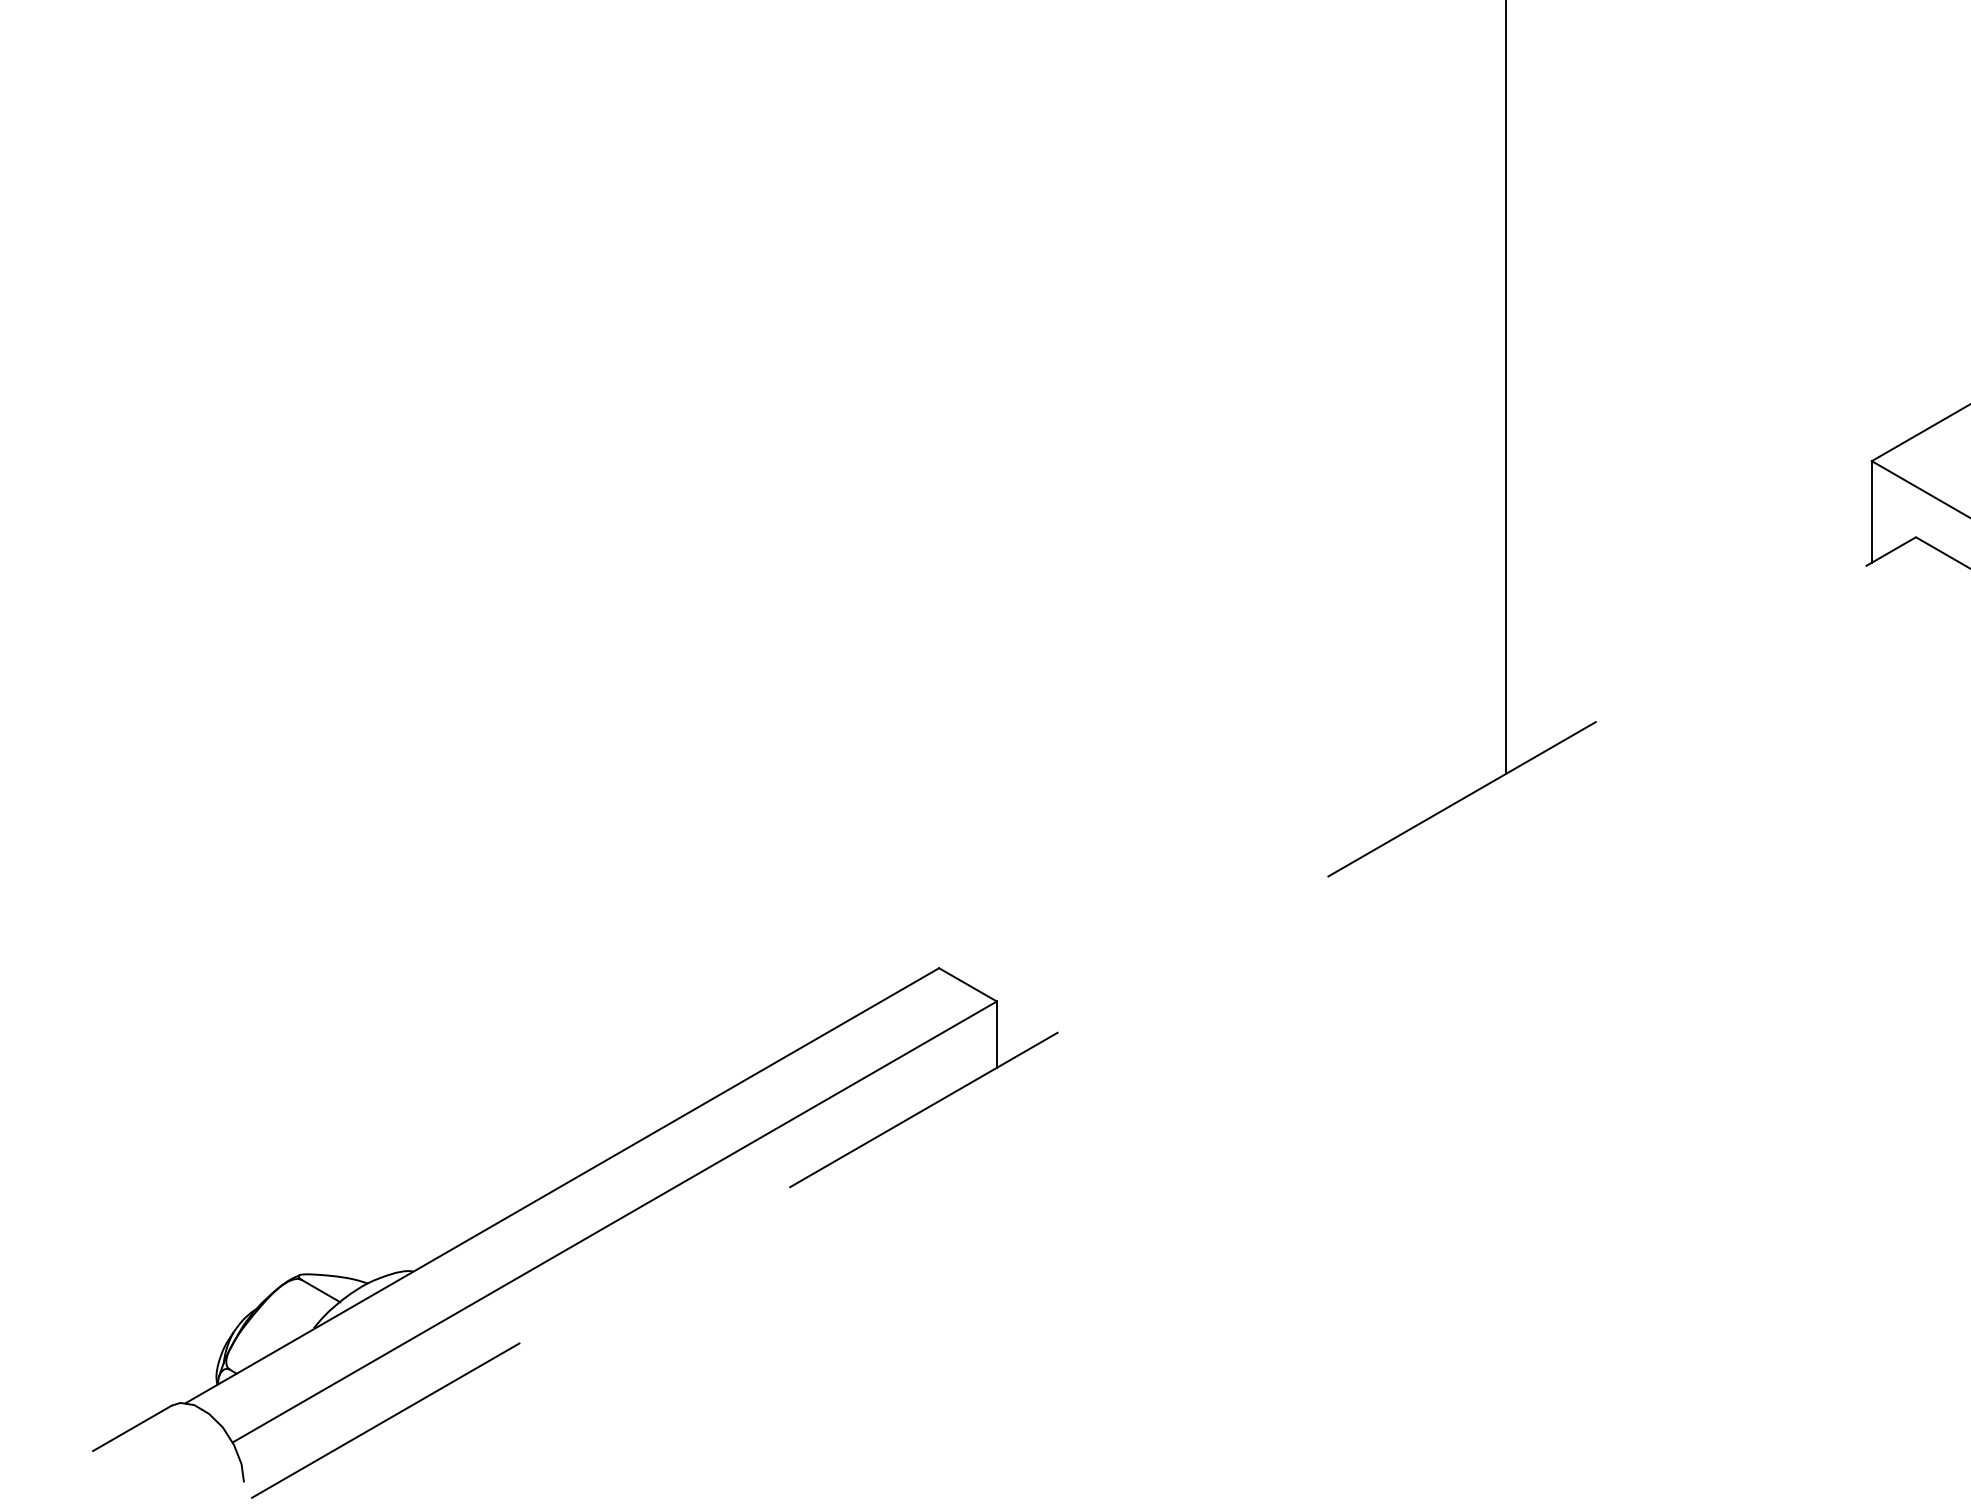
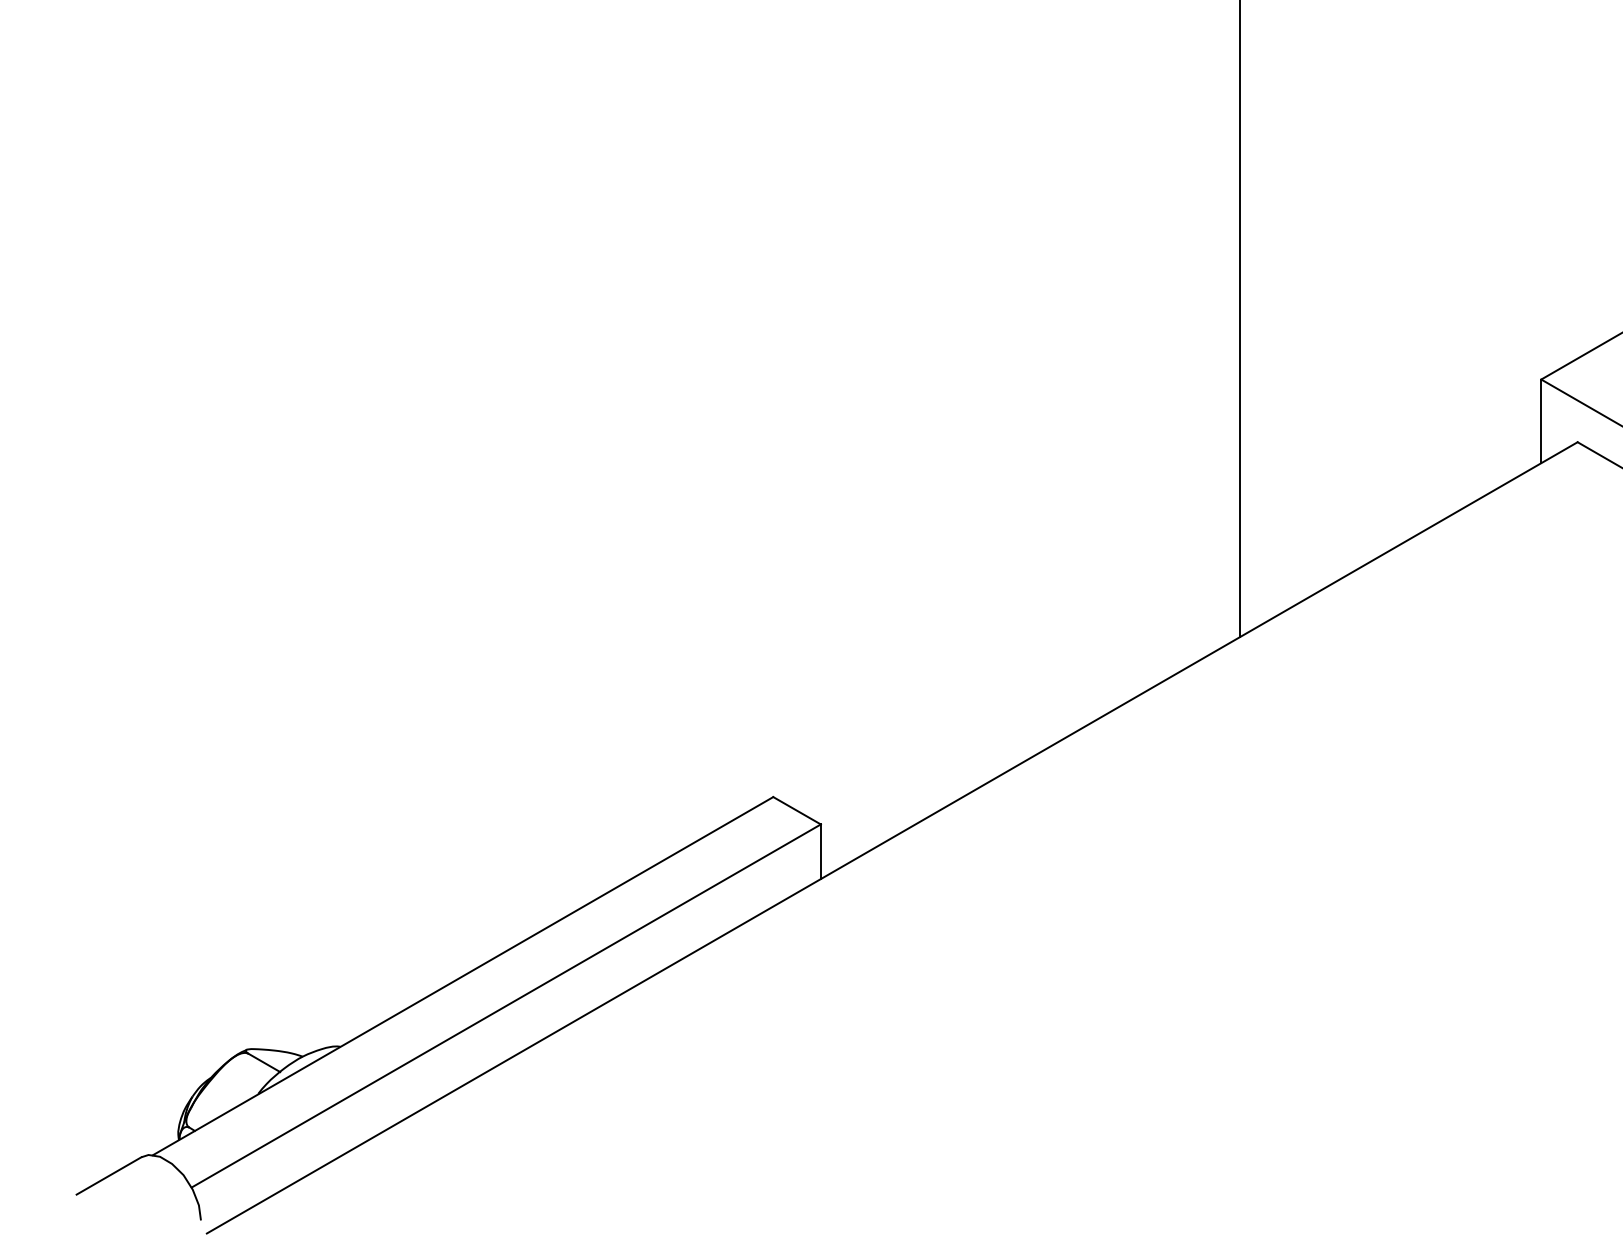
line: (1083, 1017) -> (892, 837), dashed -> solid

